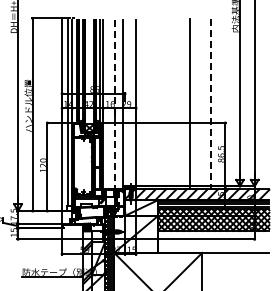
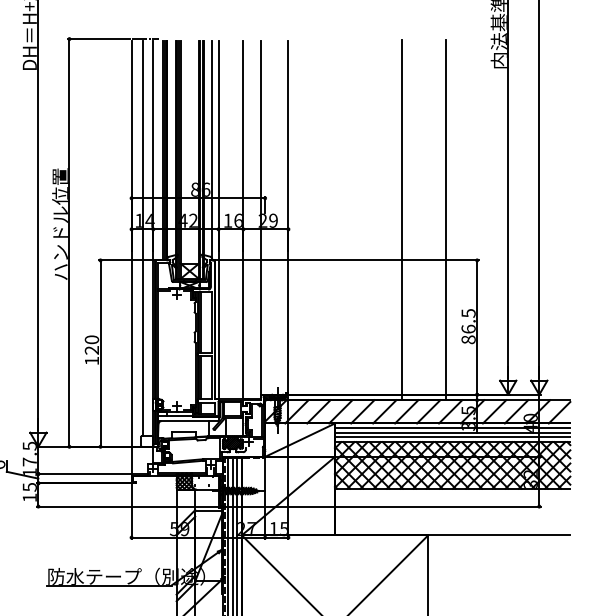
line: (114, 104) -> (242, 221), dashed -> solid
line: (210, 104) -> (445, 221), dashed -> solid

